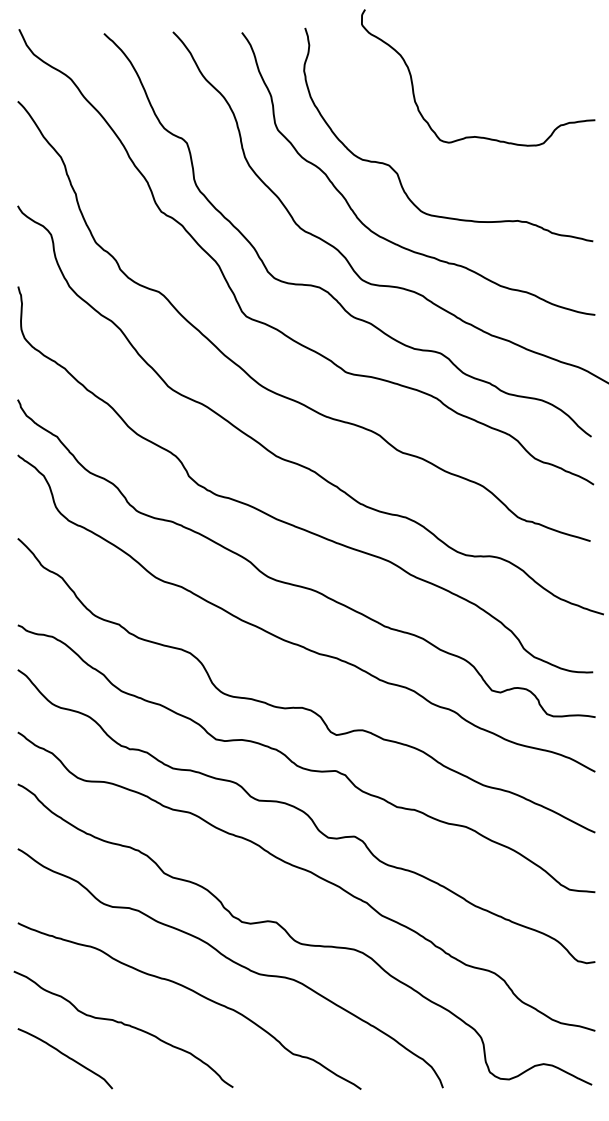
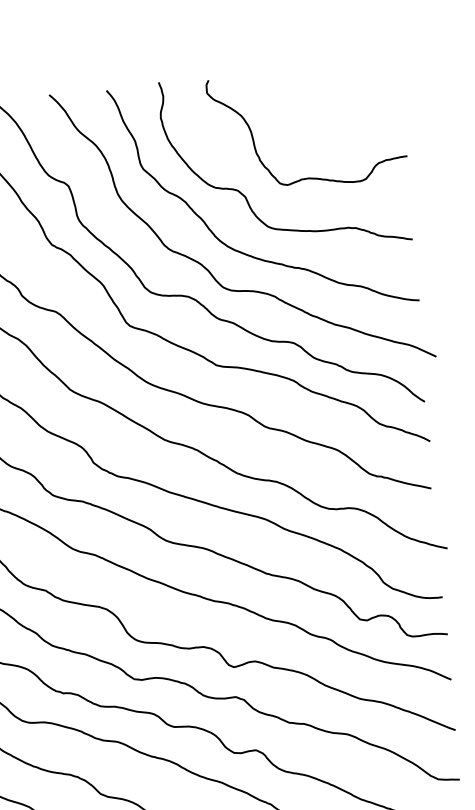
curve: (478, 136) -> (311, 177), moved

